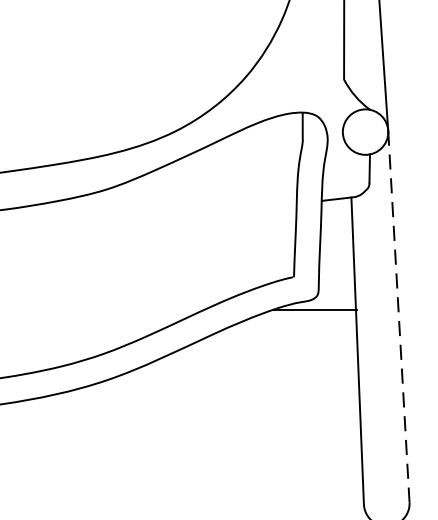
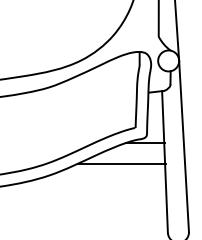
line: (399, 317) -> (184, 146), dashed -> solid
line: (263, 354) -> (121, 163), added

